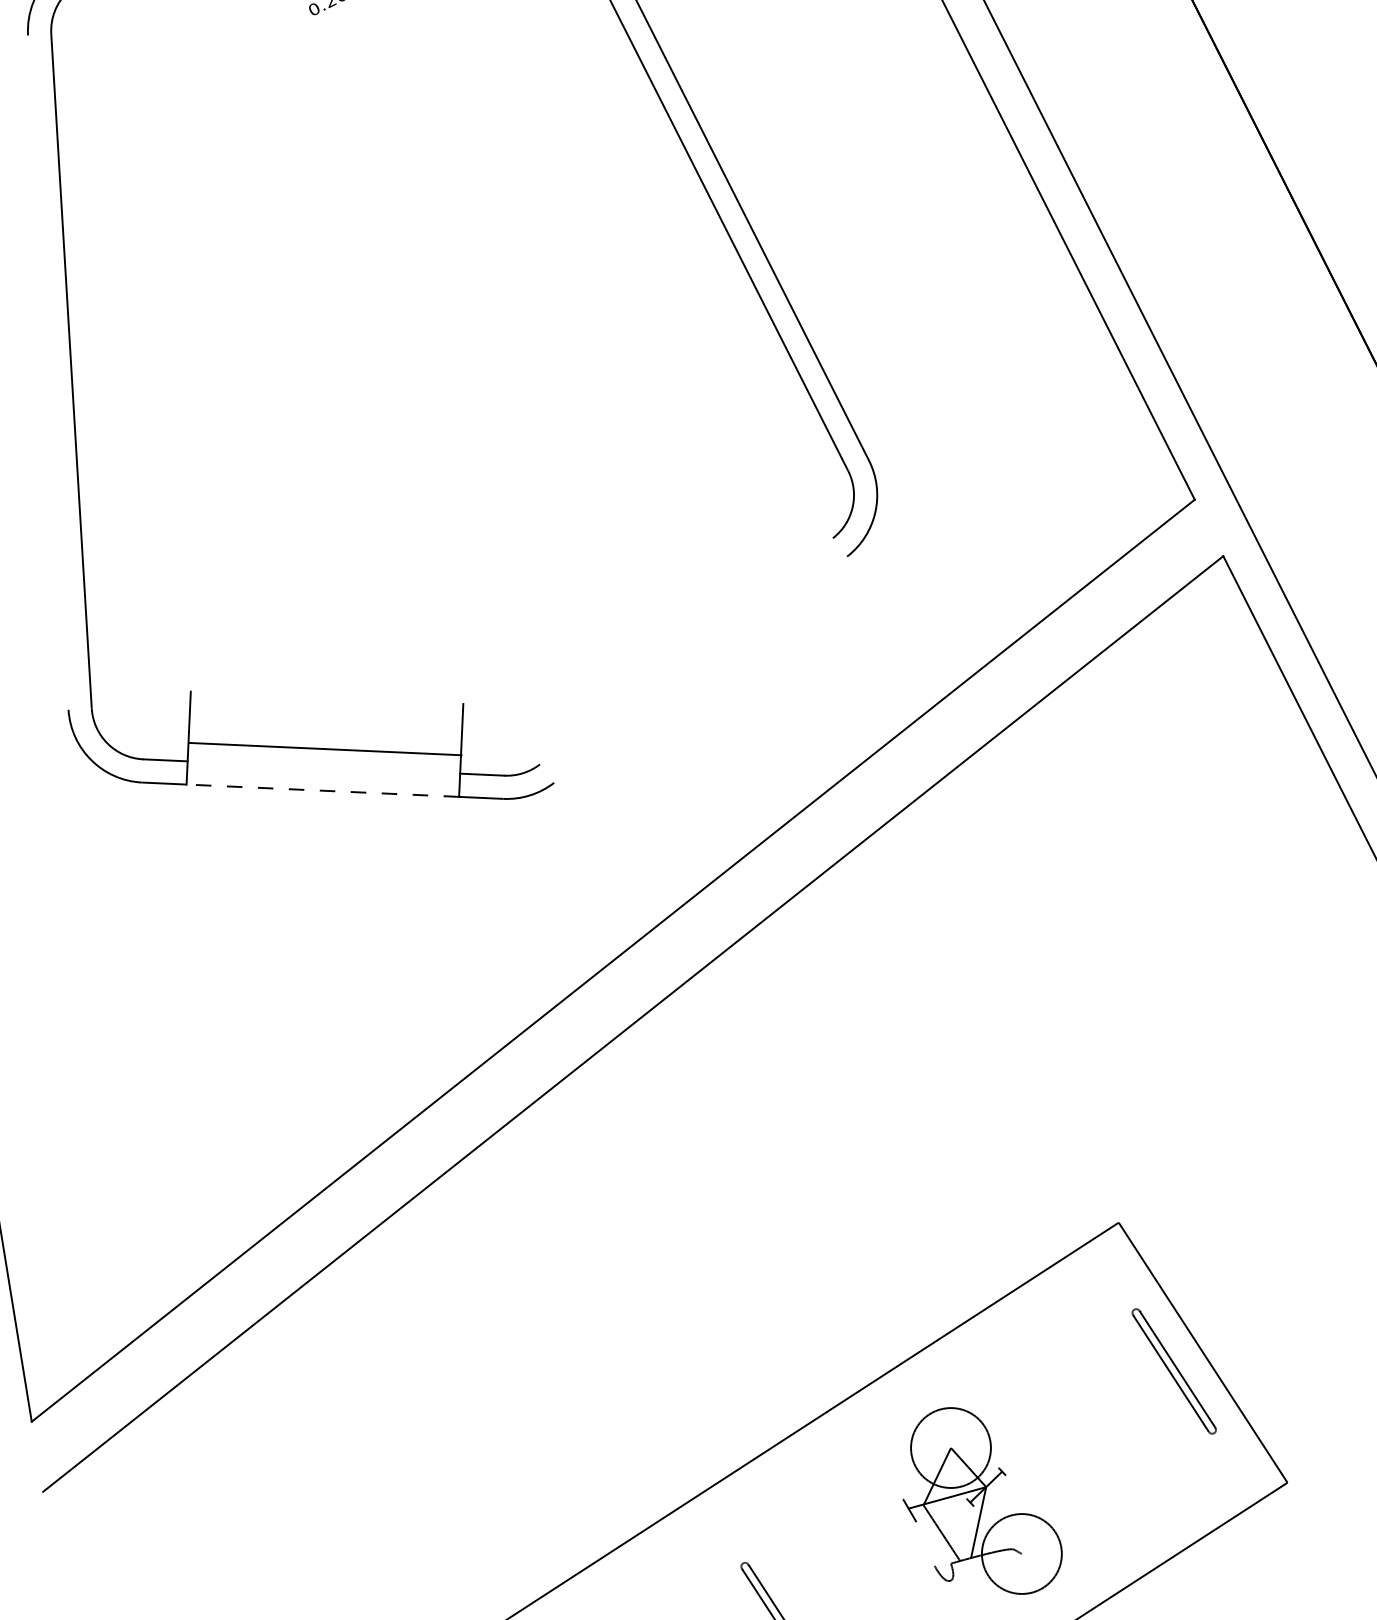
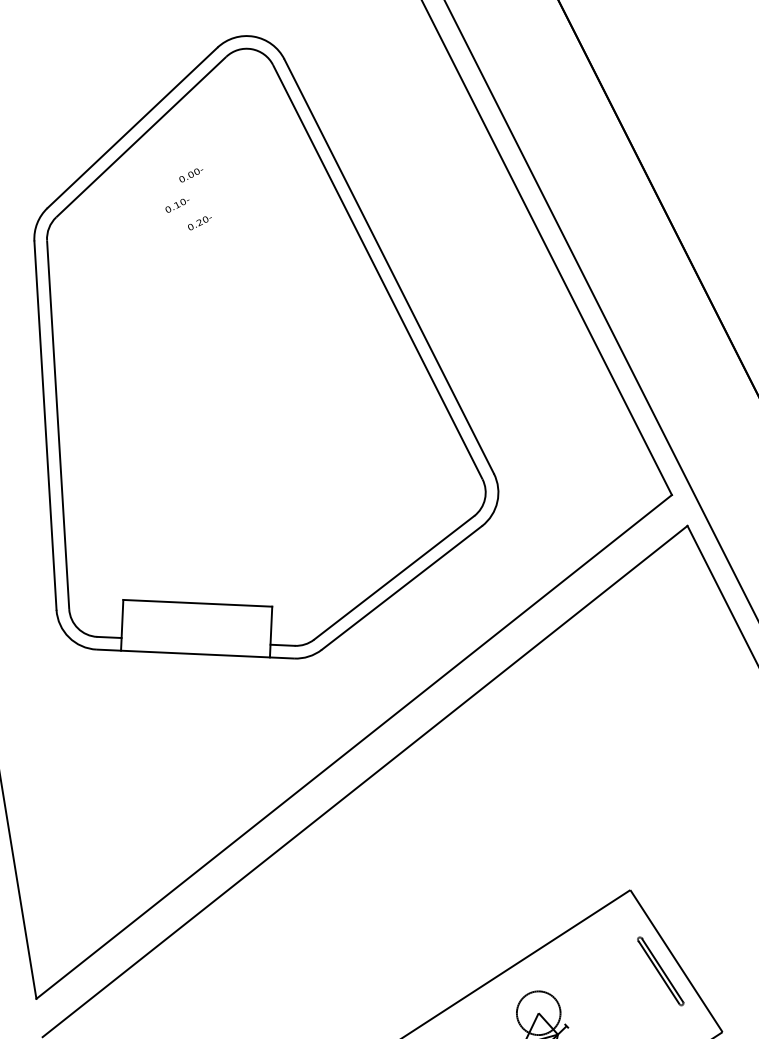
line: (48, 372) -> (45, 425), added
line: (687, 650) -> (394, 577), added
line: (699, 668) -> (401, 587), added
line: (324, 747) -> (197, 602), moved
line: (322, 791) -> (195, 654), dashed -> solid

